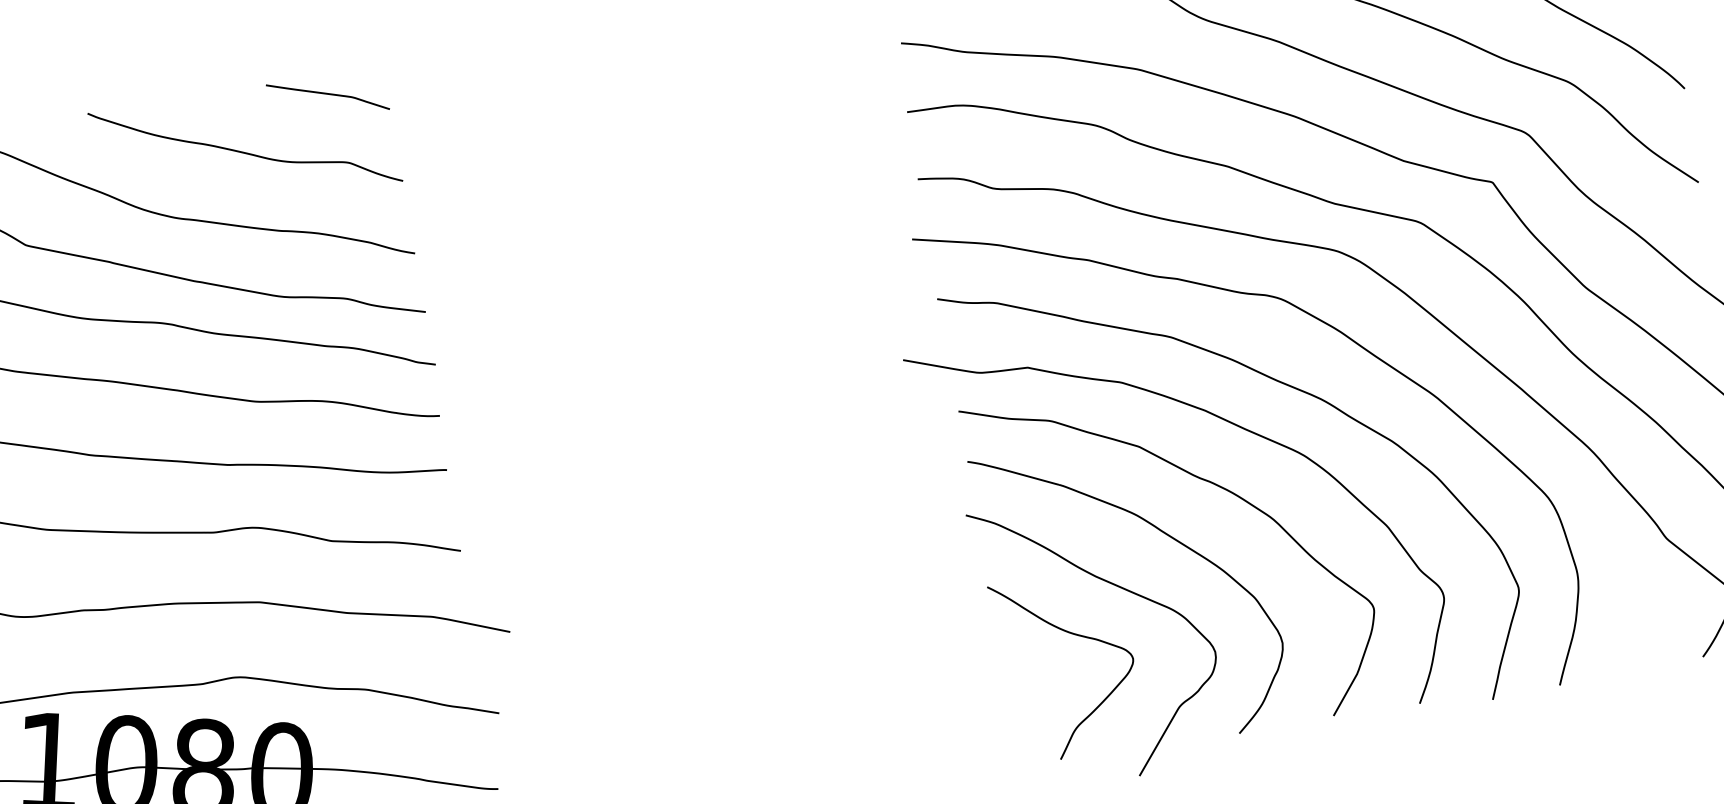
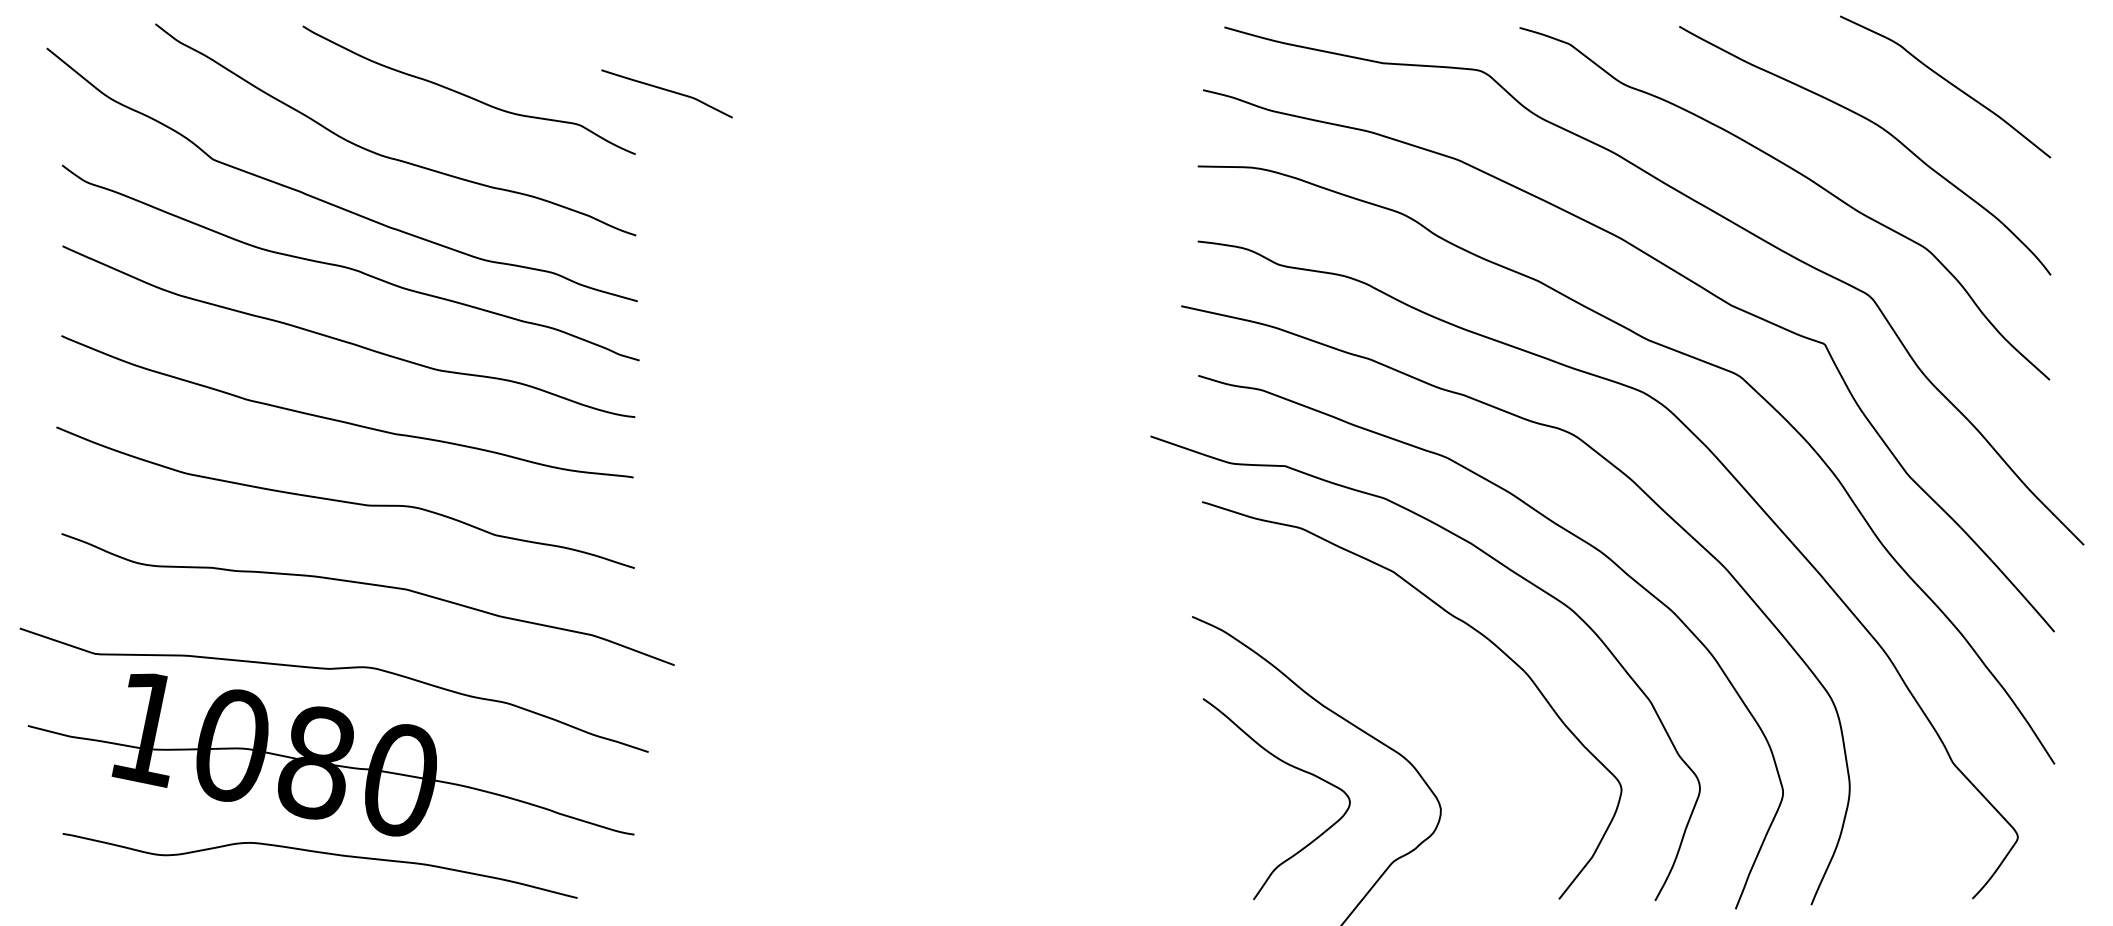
curve: (327, 95) -> (667, 91), moved
part: (1170, 537) -> (1411, 676), removed

